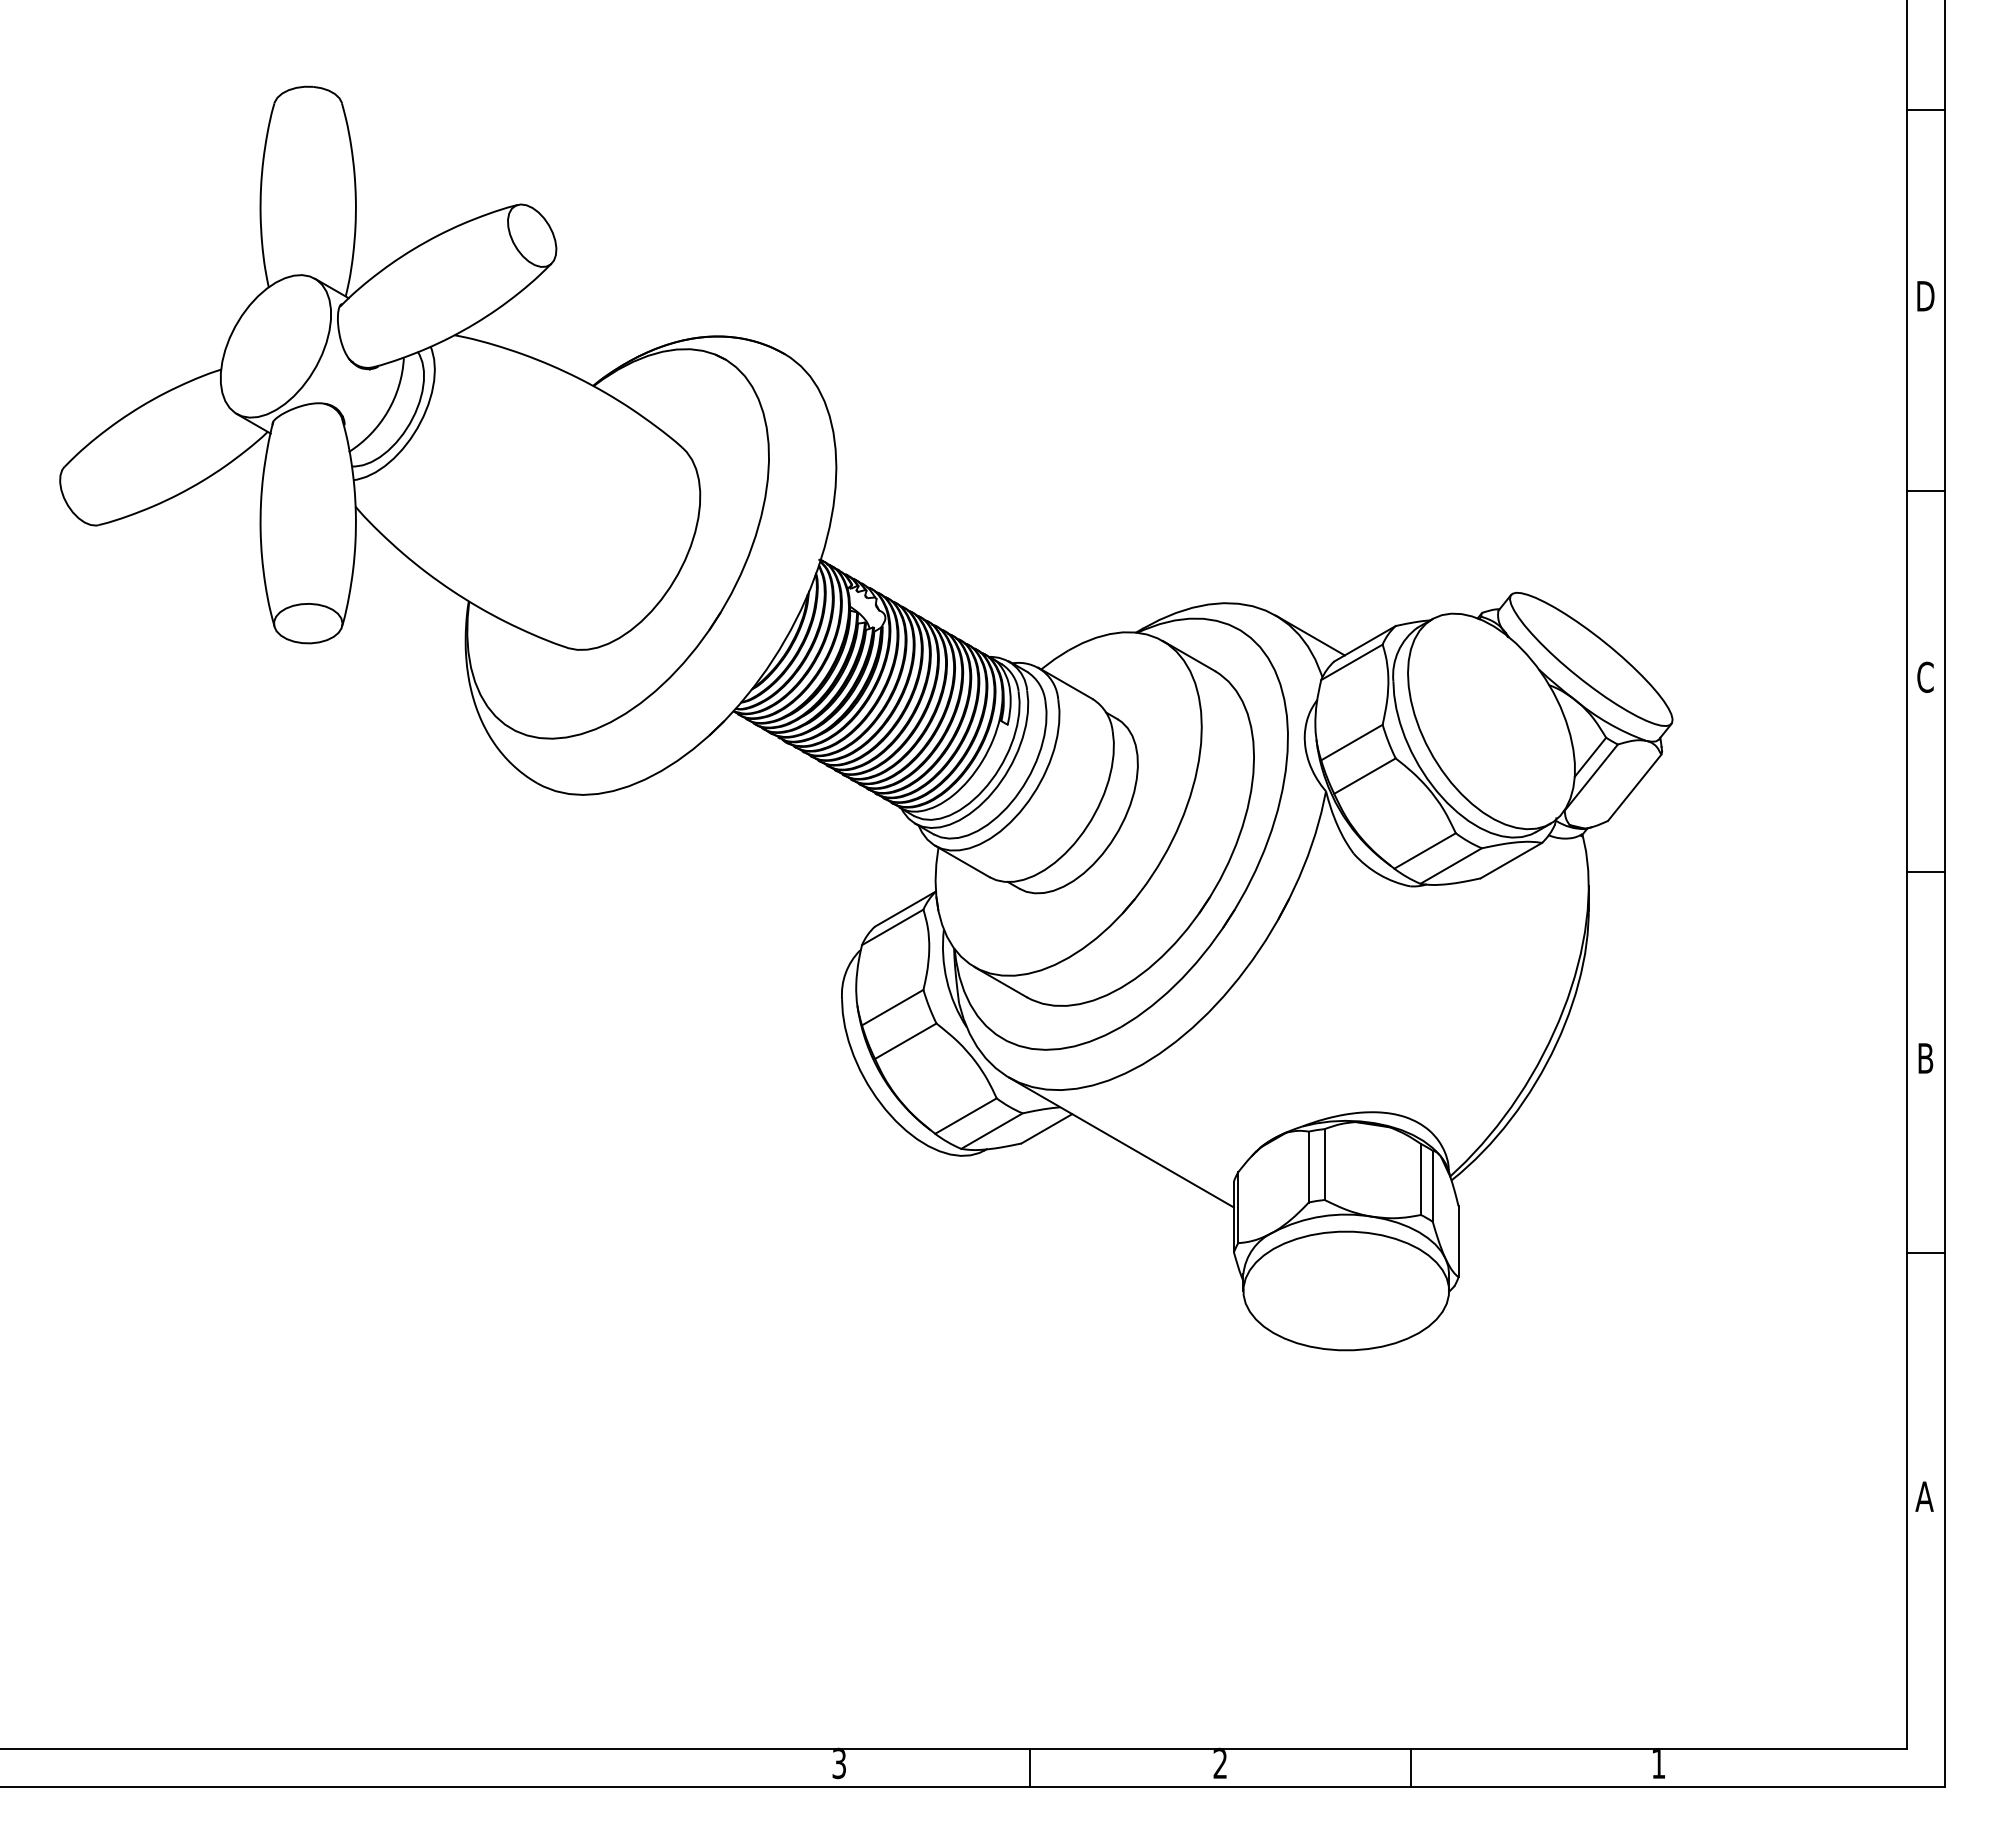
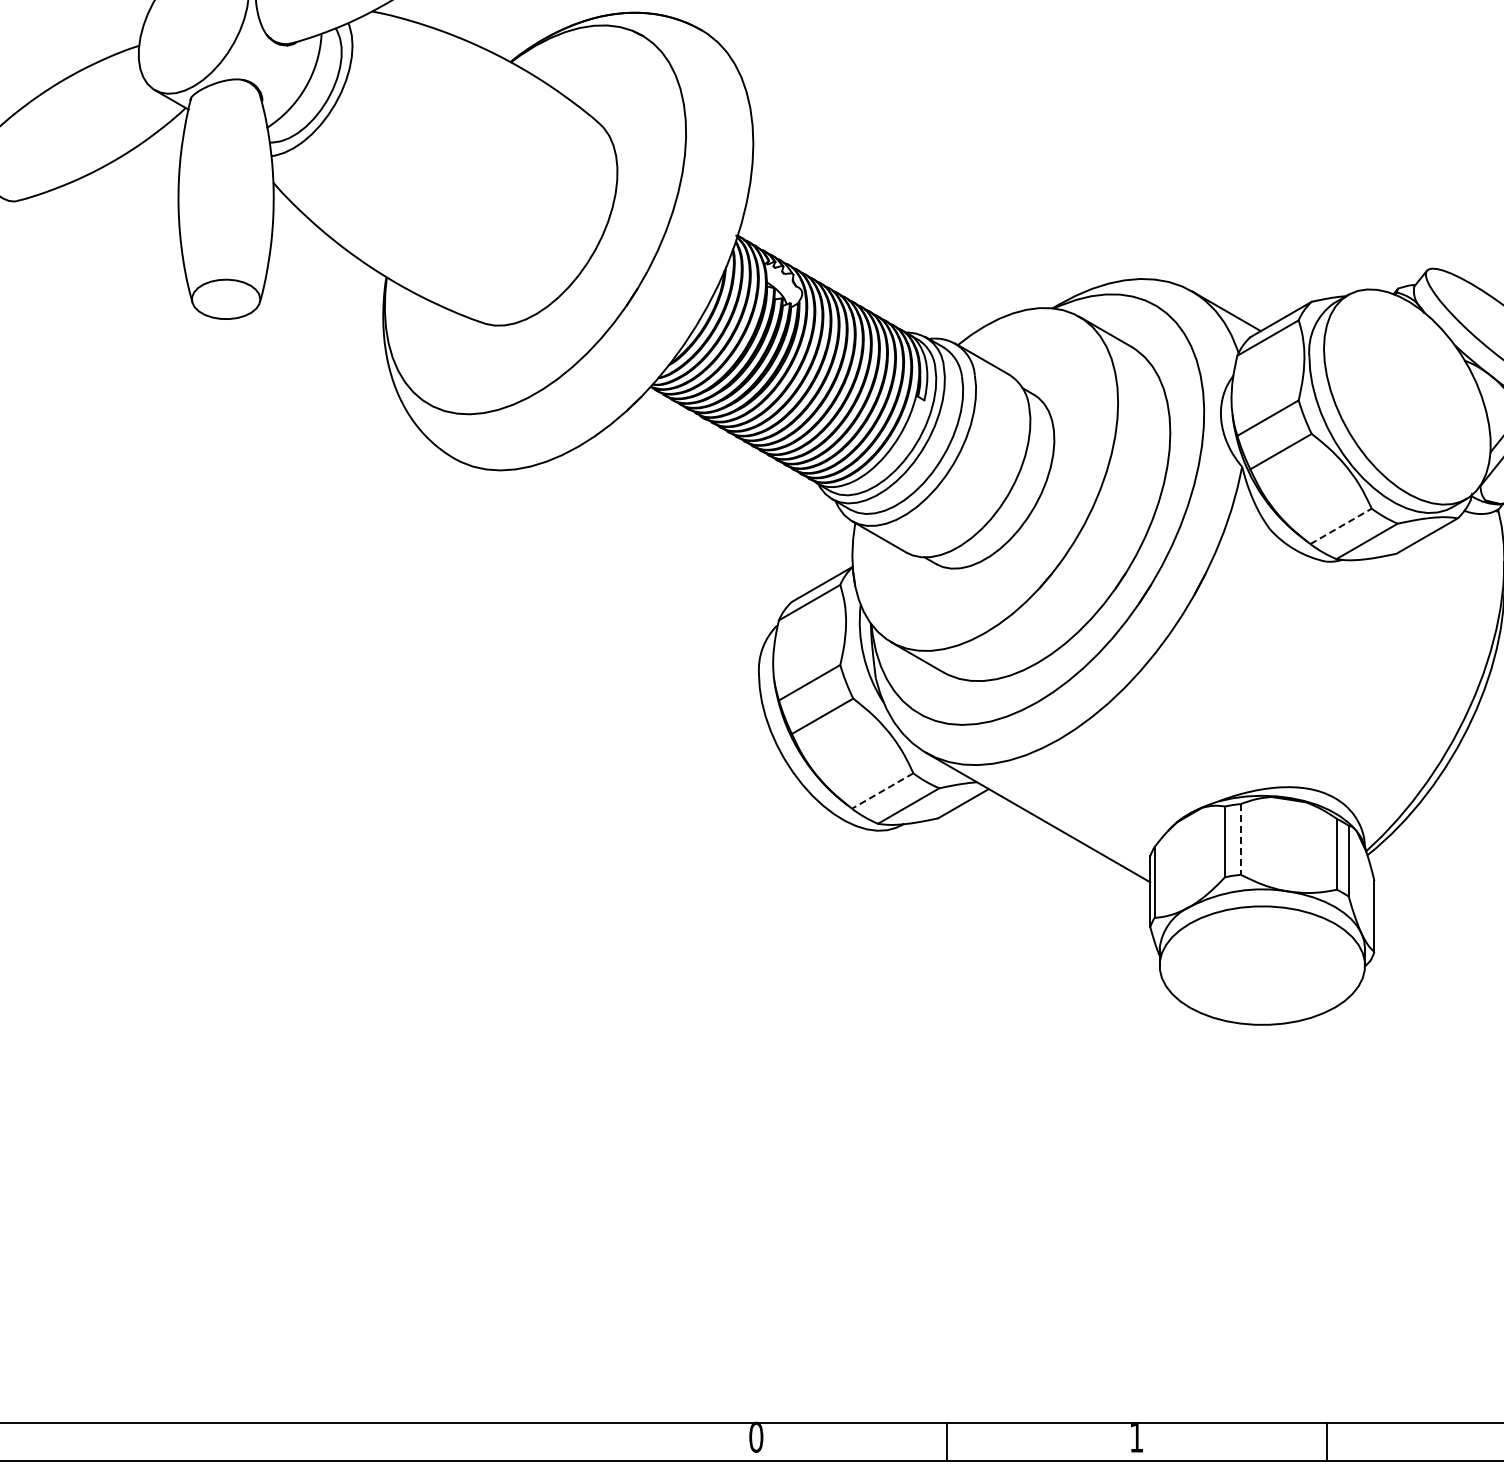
line: (1425, 850) -> (1341, 525), solid -> dashed
line: (965, 1116) -> (882, 791), solid -> dashed
line: (1324, 1165) -> (1240, 840), solid -> dashed
text: (1219, 1762) -> (1135, 1436), 2 -> 1
text: (839, 1763) -> (756, 1437), 3 -> 0

